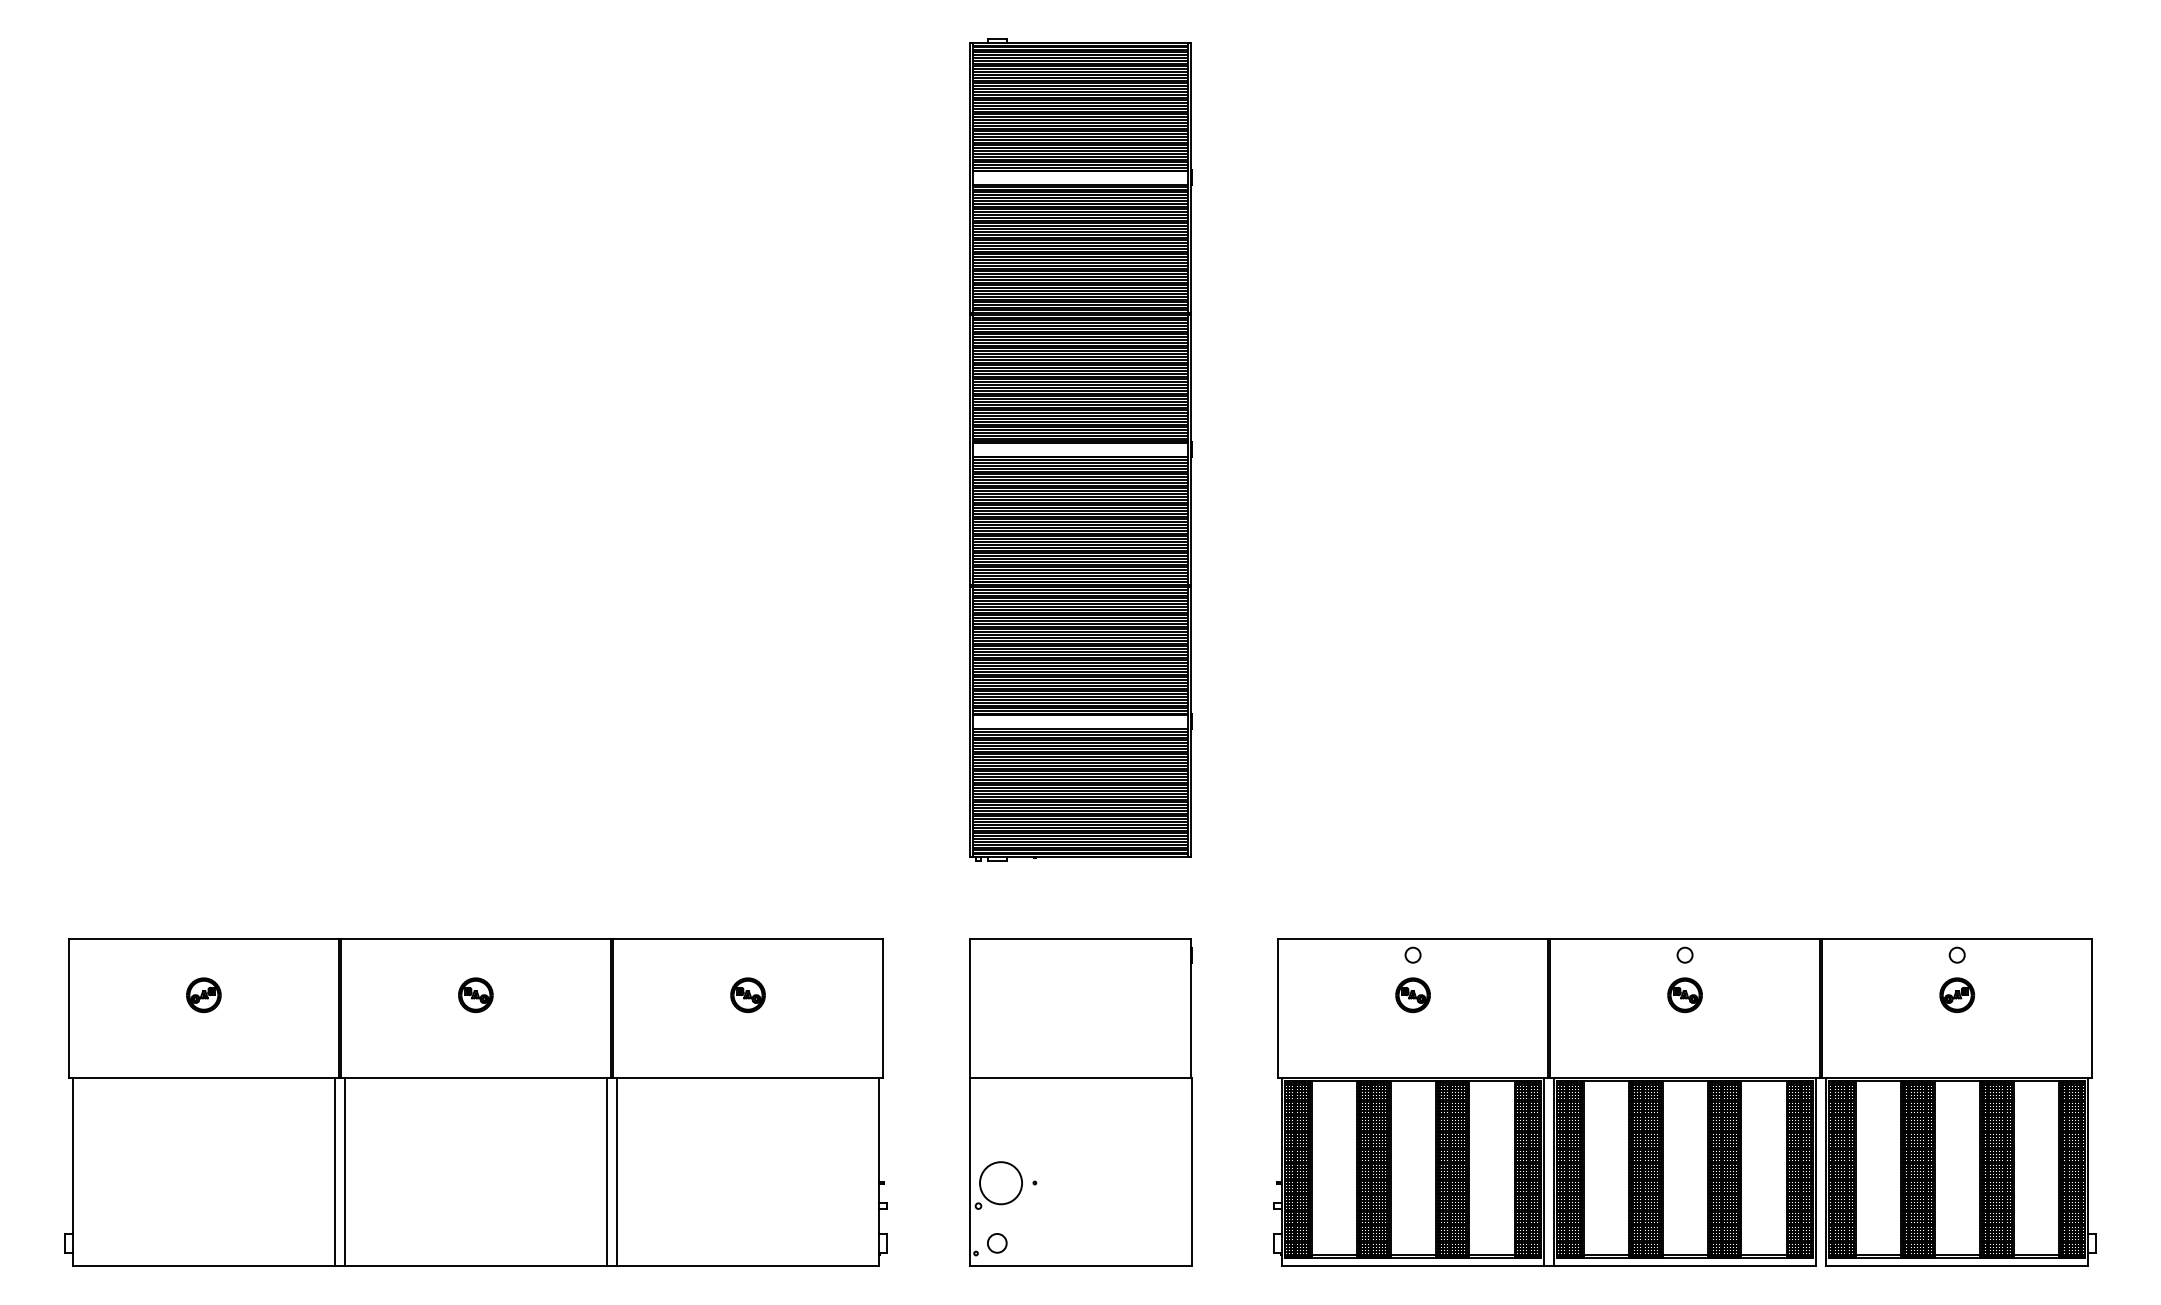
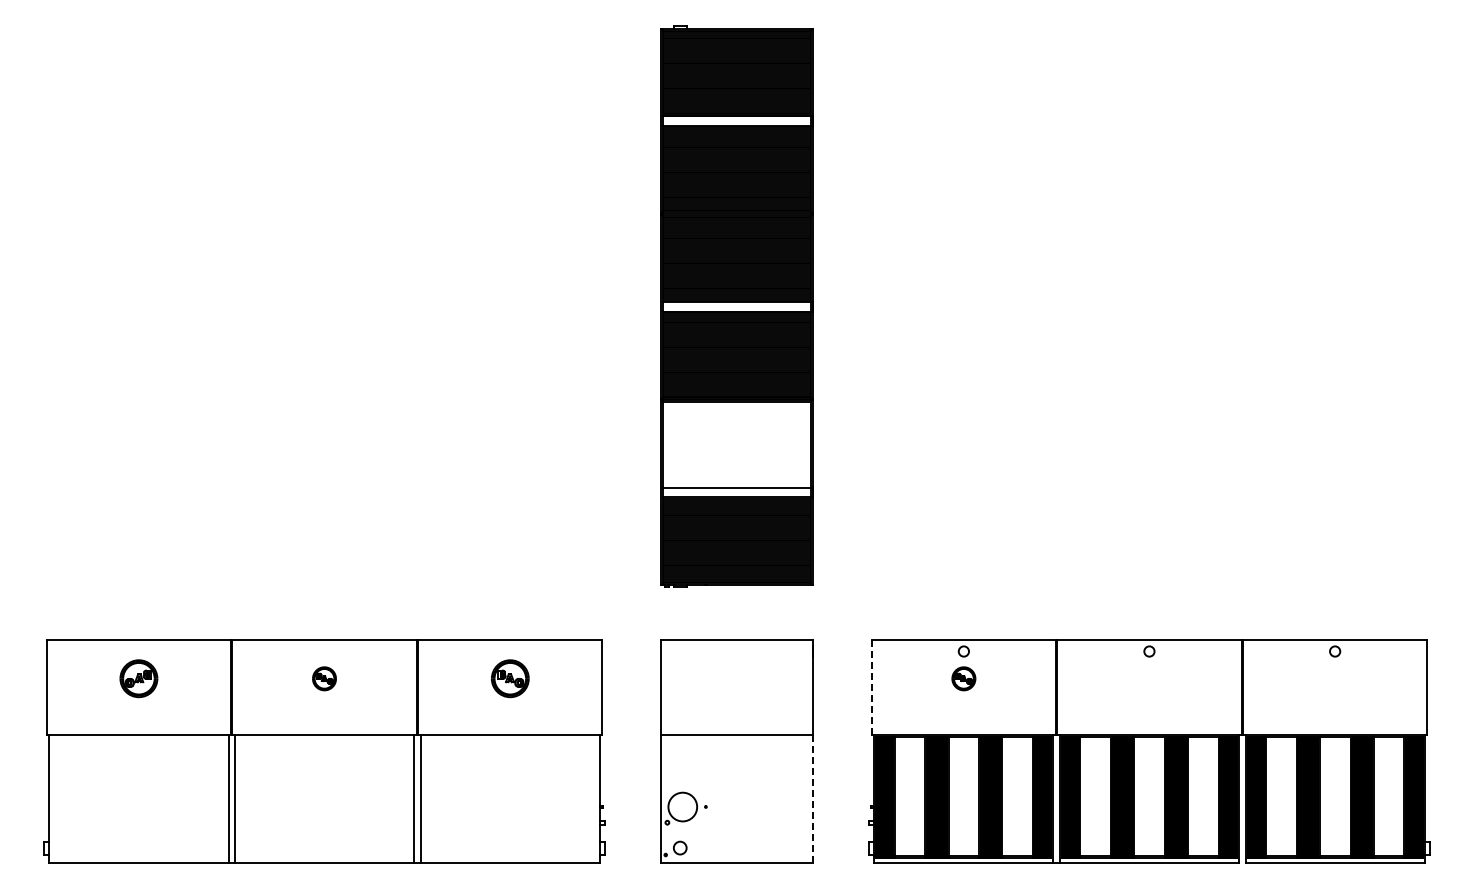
hatch: (1079, 653) -> (736, 445), removed
part: (203, 994) -> (138, 678), size x1.6
part: (747, 994) -> (509, 678), size x1.6
part: (1685, 994) -> (1149, 678), removed
part: (1956, 994) -> (1334, 678), removed
line: (1277, 1007) -> (871, 687), solid -> dashed
line: (1191, 1170) -> (812, 798), solid -> dashed

